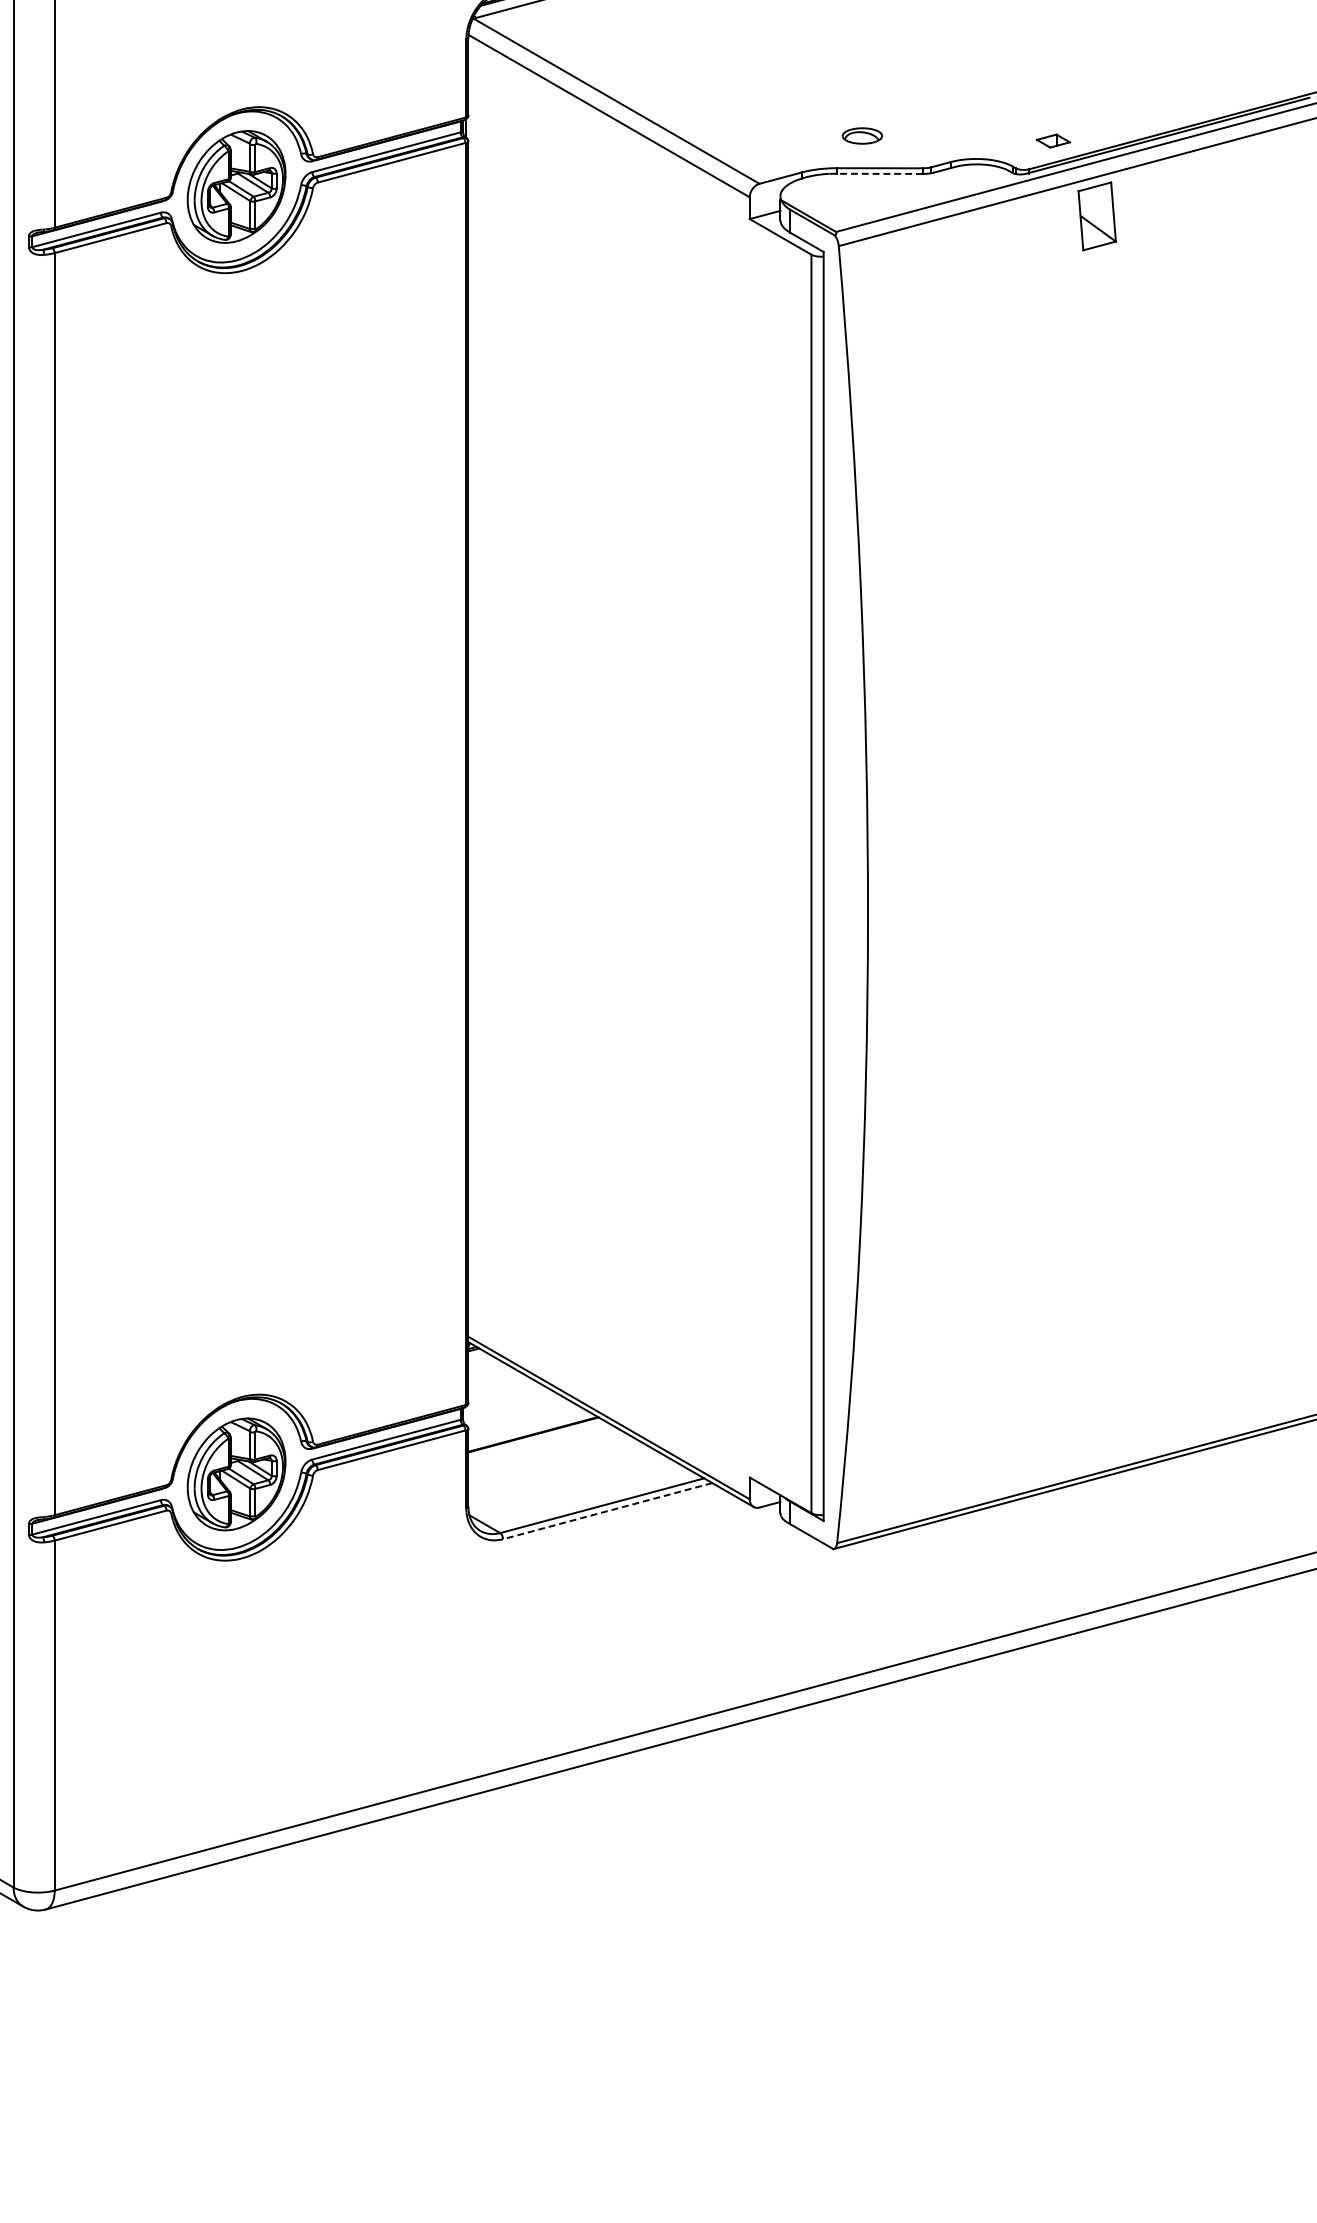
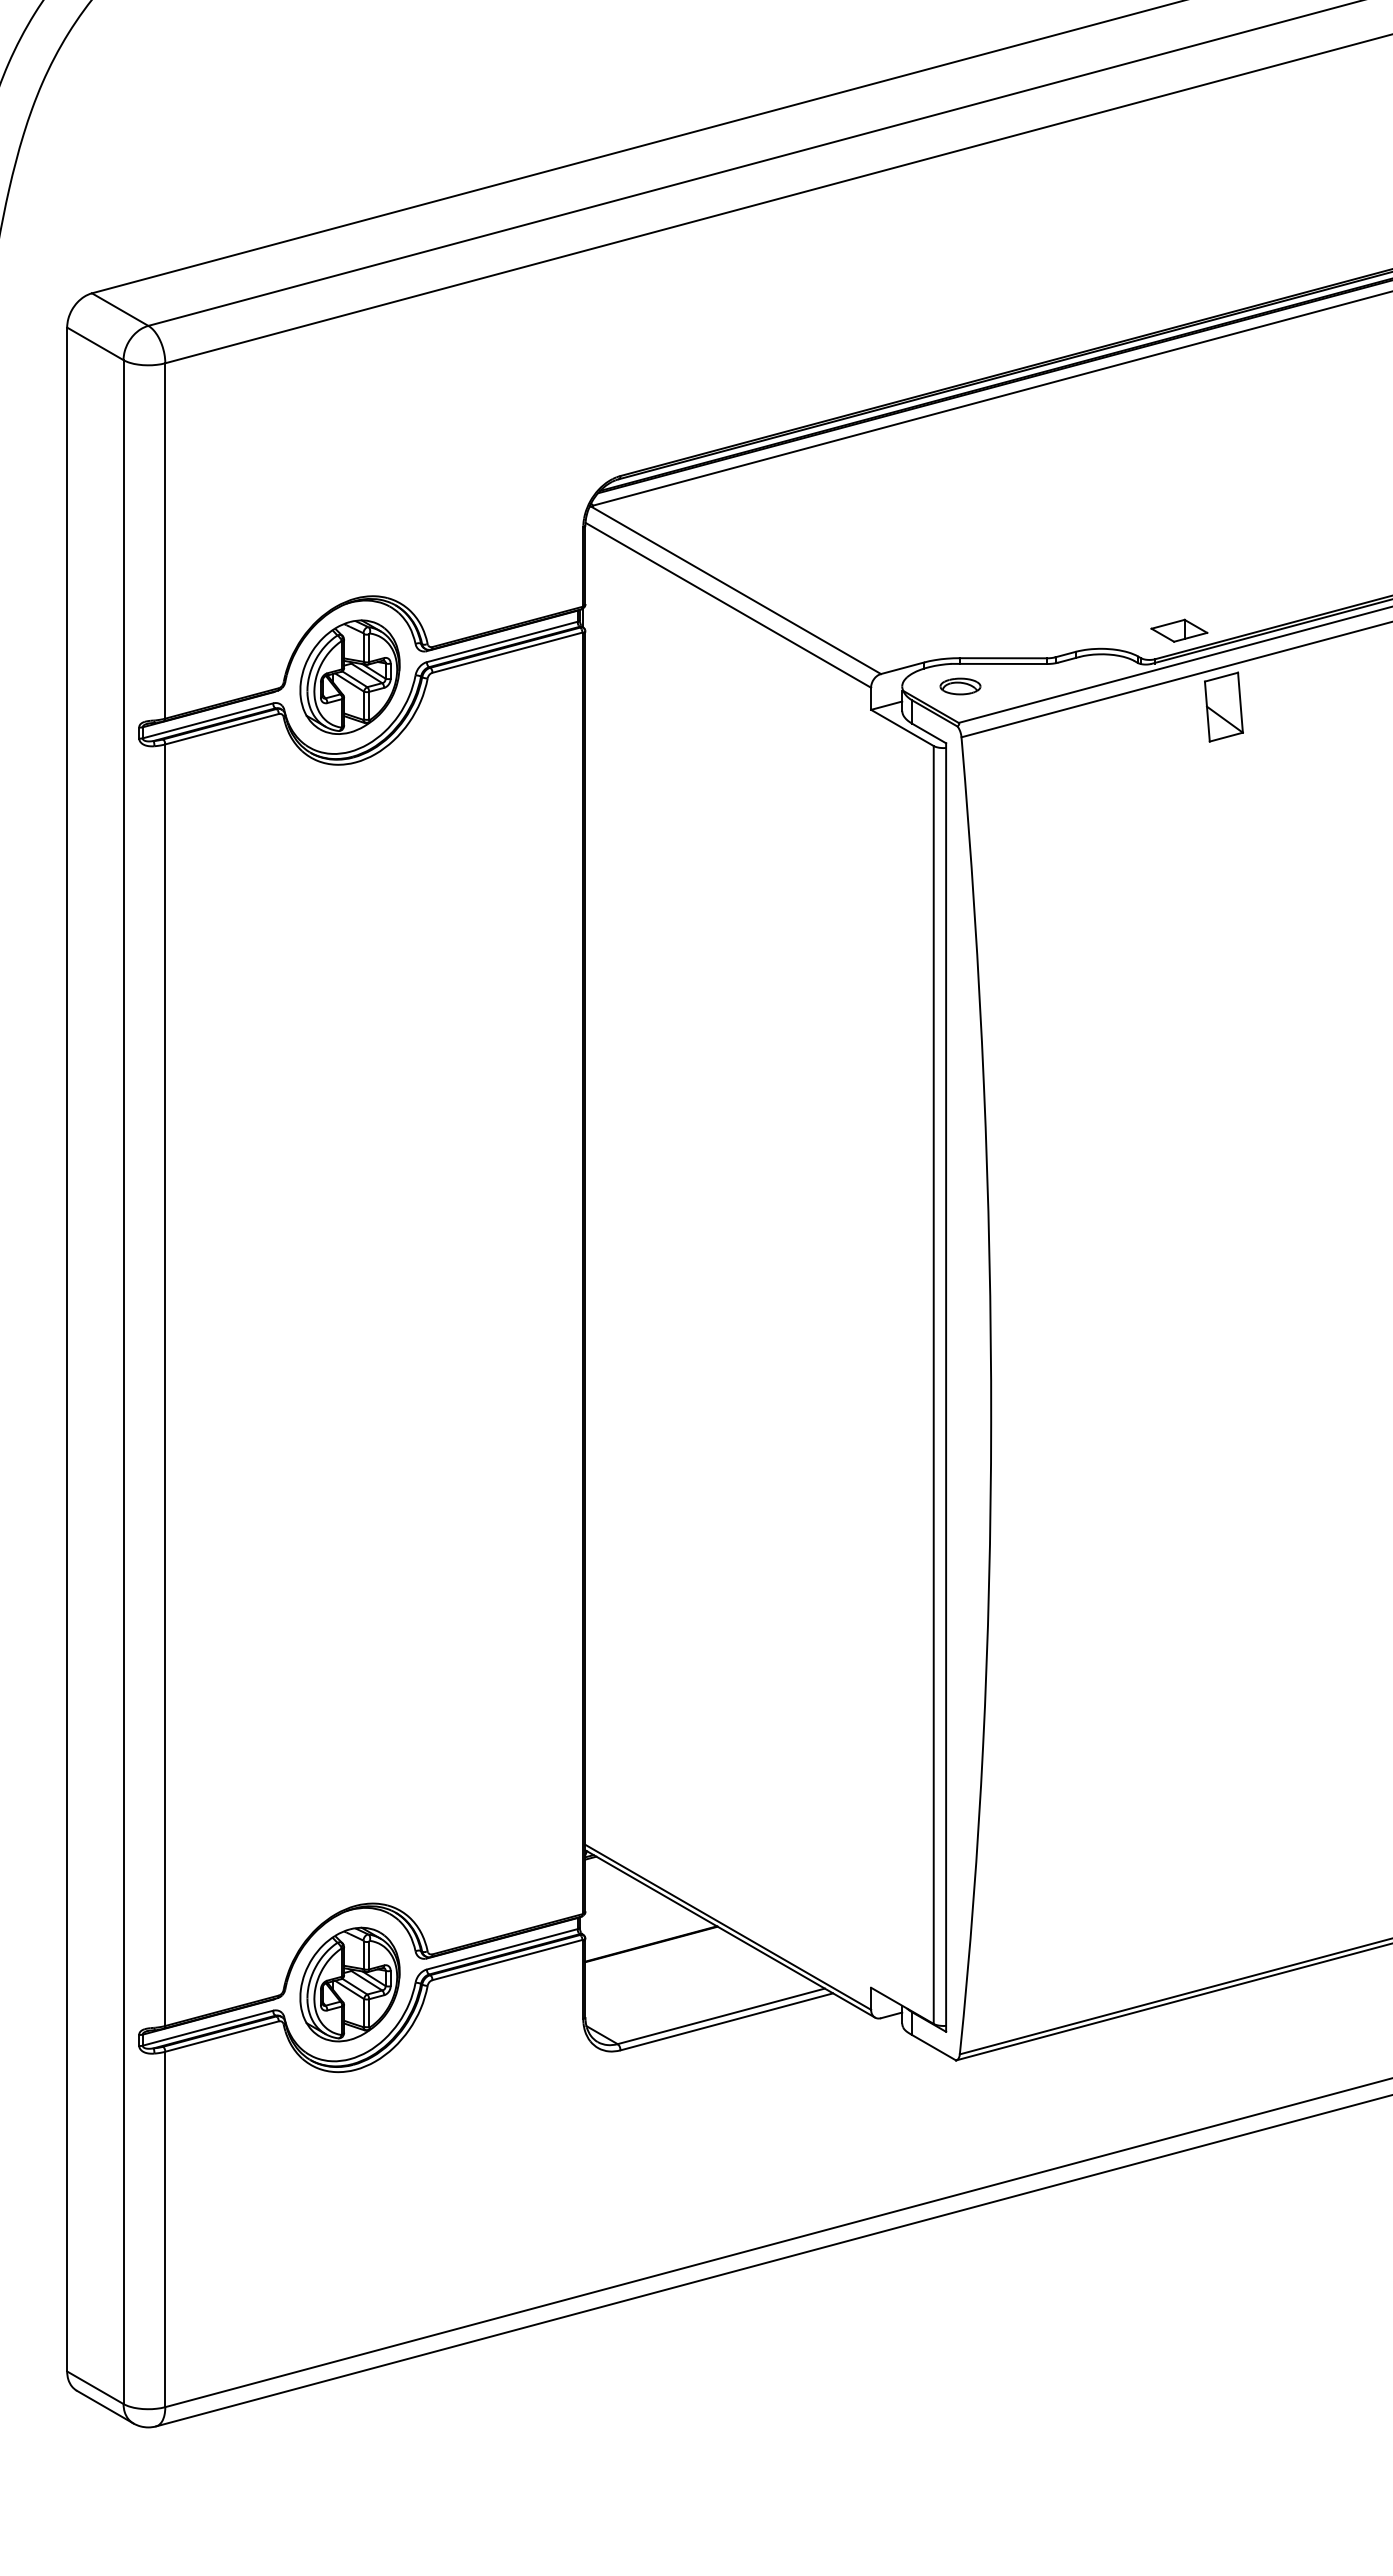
part: (862, 136) -> (960, 686), moved
part: (1053, 140) -> (1179, 630), size x1.67
line: (876, 173) -> (999, 663), dashed -> solid
line: (607, 1511) -> (726, 2022), dashed -> solid

